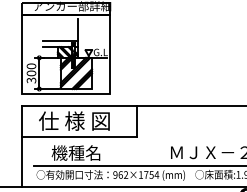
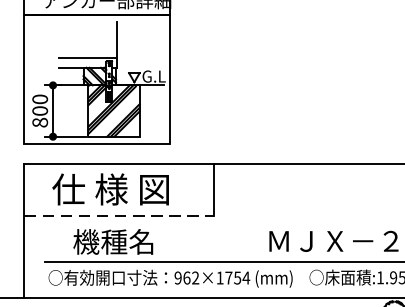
text: (30, 80) -> (38, 122), 300 -> 800
line: (79, 137) -> (119, 216), solid -> dashed

